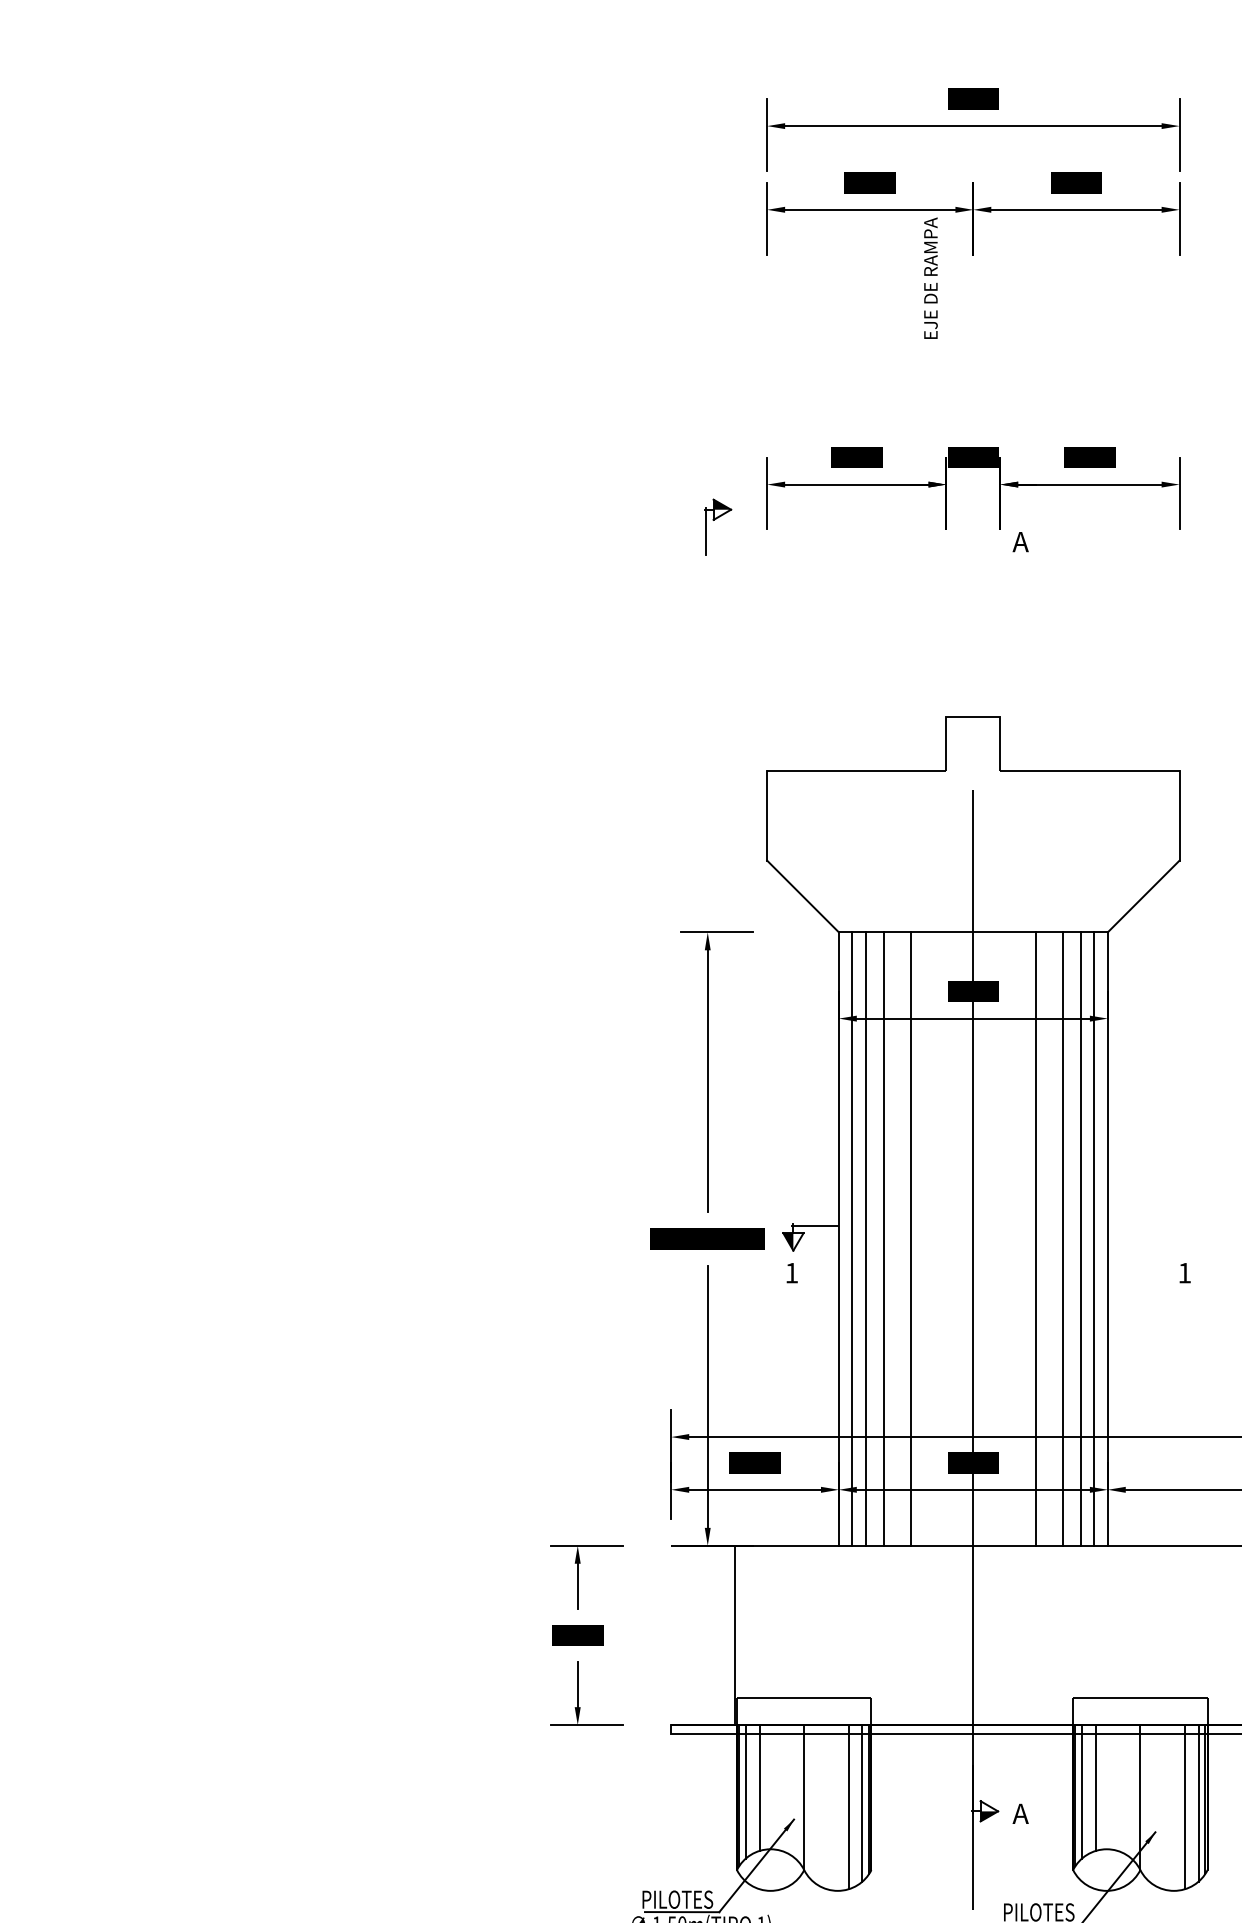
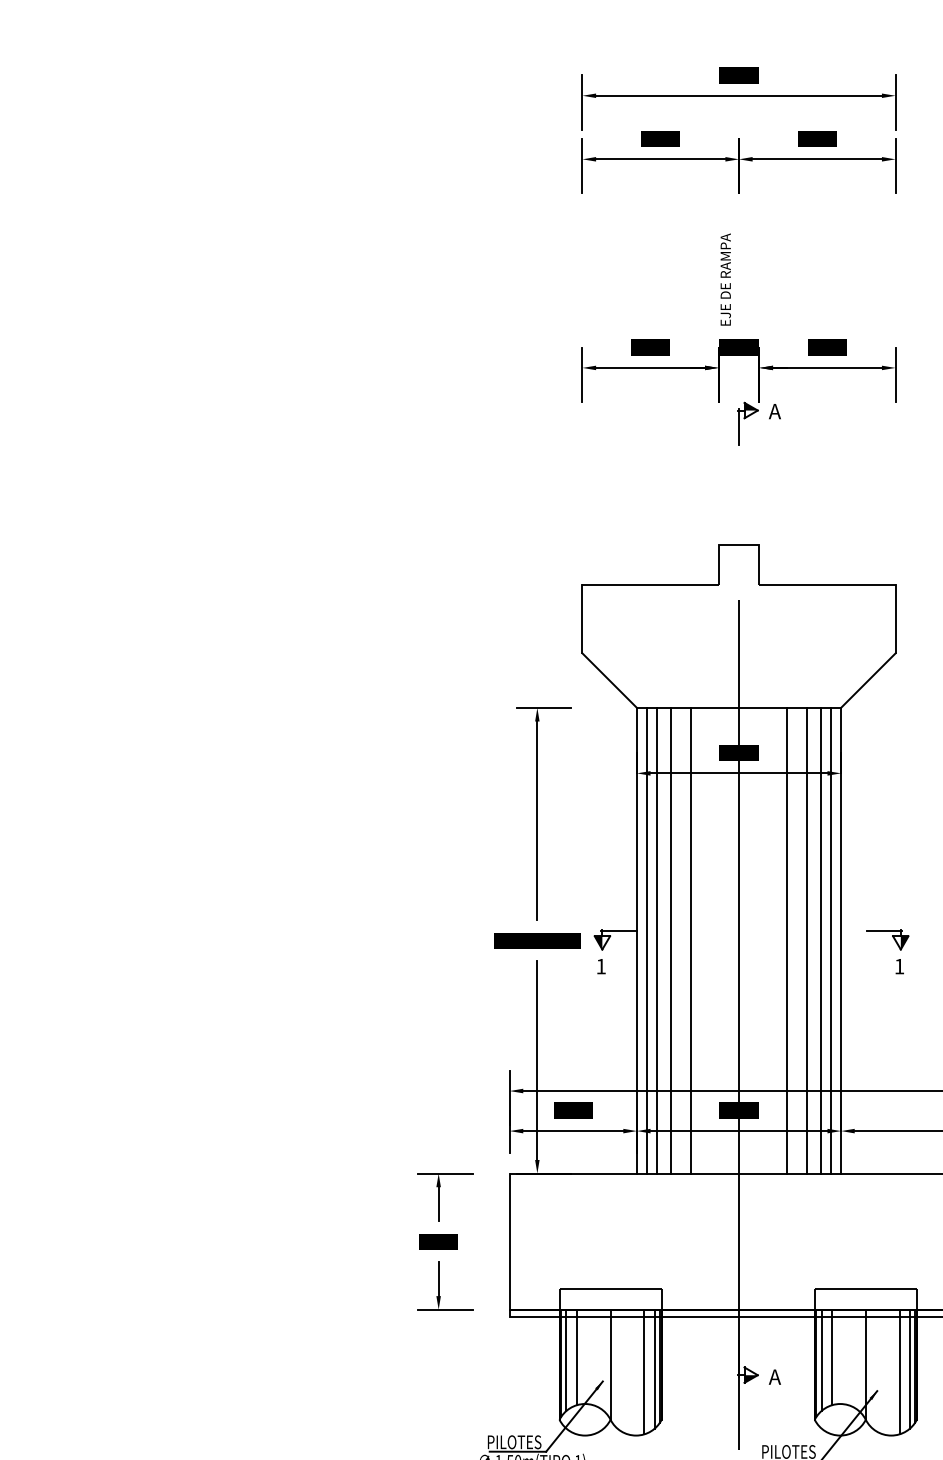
text: (930, 277) -> (725, 279), moved
part: (714, 520) -> (745, 418), moved
part: (1175, 1233) -> (892, 936), added
line: (735, 1635) -> (509, 1241), moved

